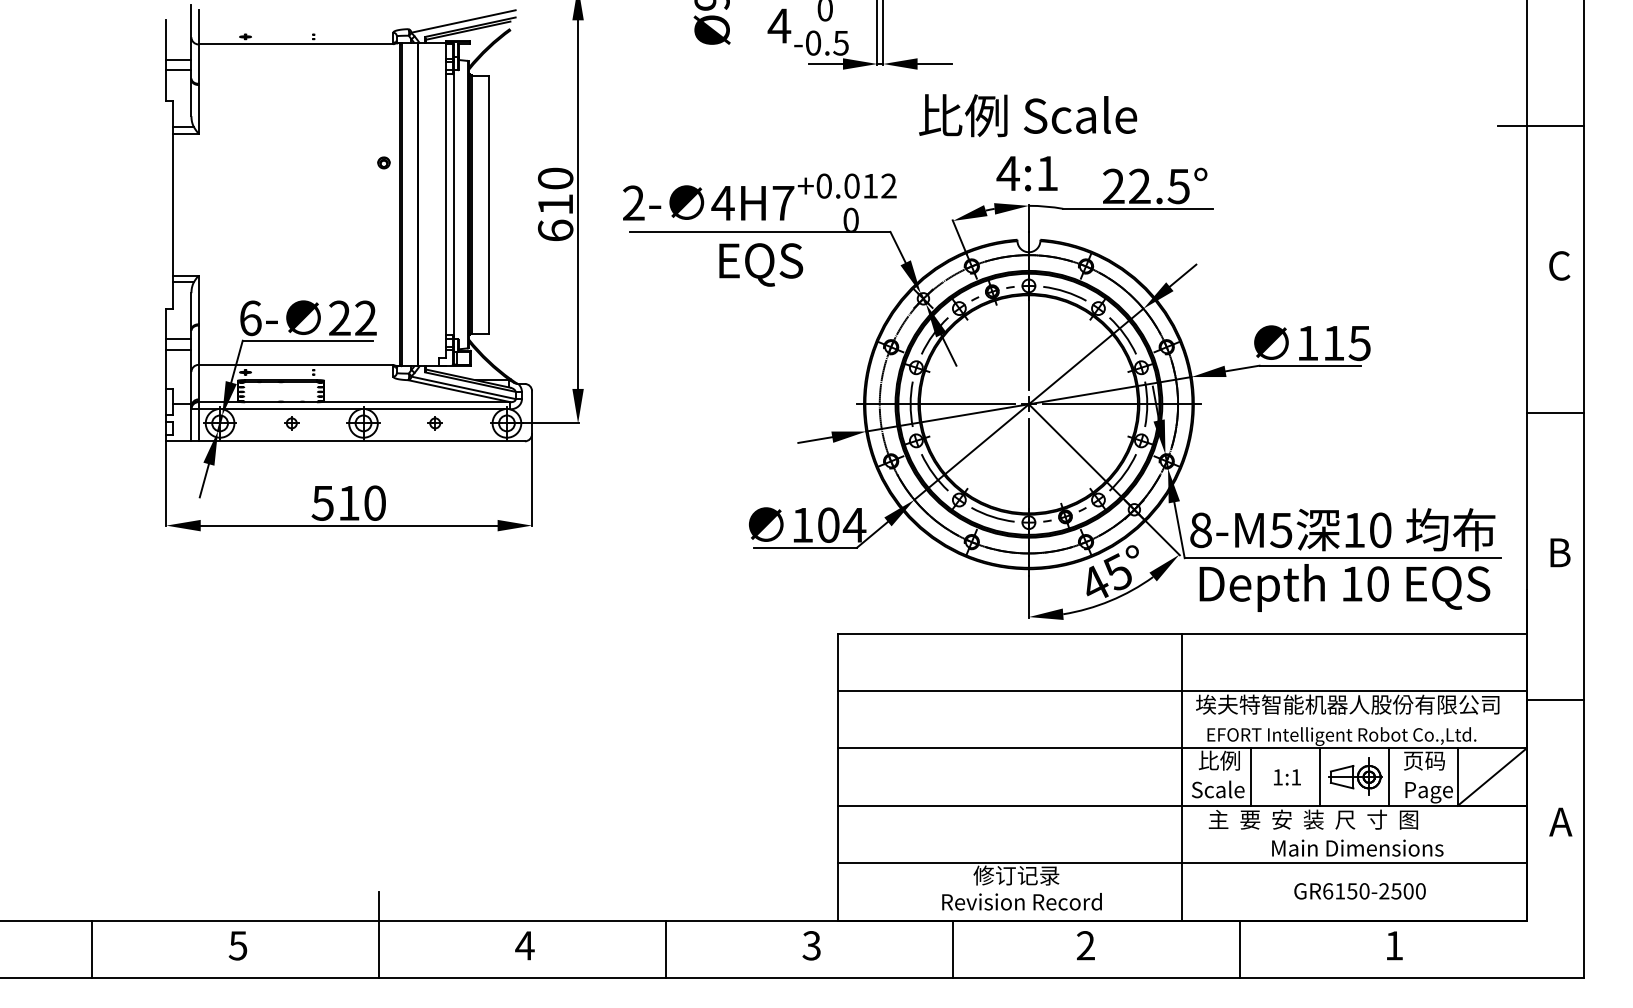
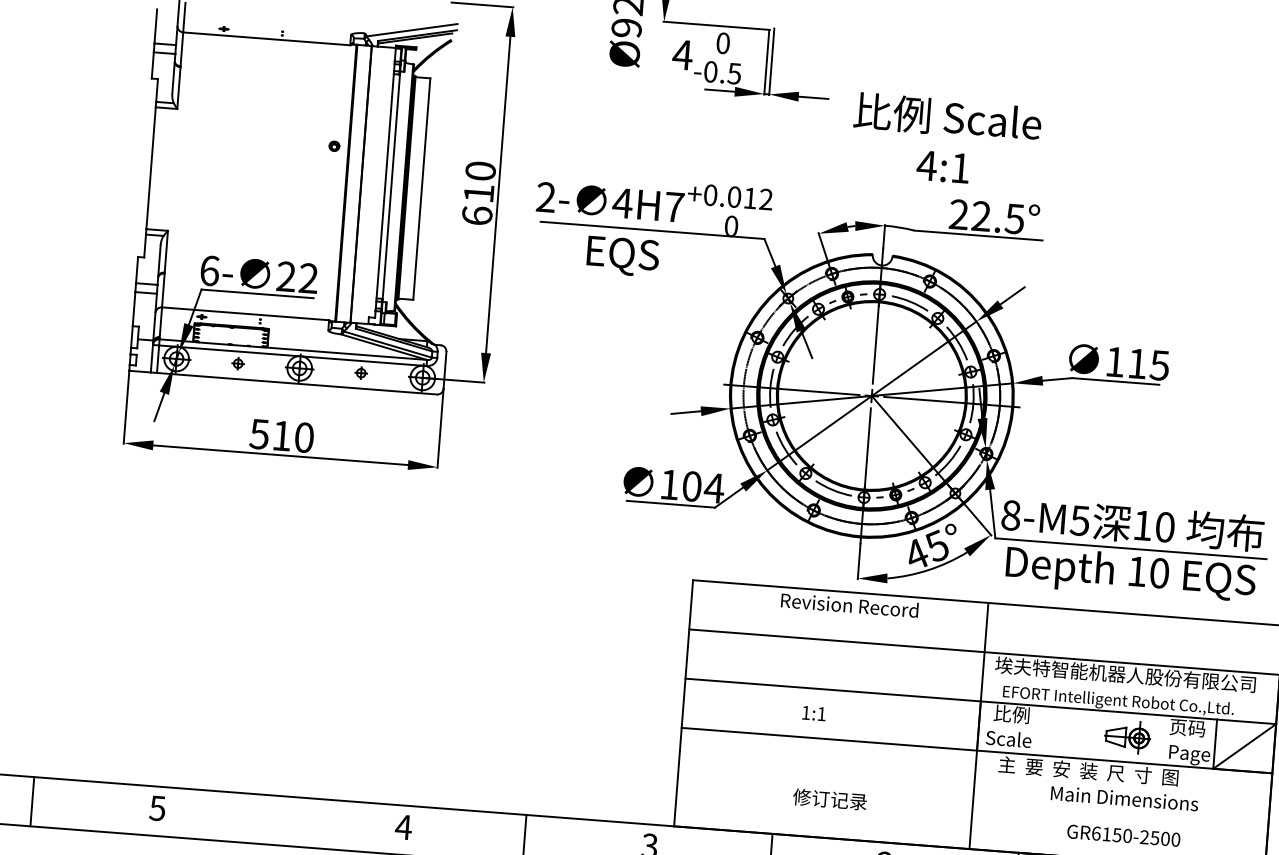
text: (1028, 142) -> (946, 140), moved
text: (761, 264) -> (623, 256), moved
line: (1251, 776) -> (1038, 730), removed
line: (1320, 776) -> (1097, 734), removed
line: (1388, 776) -> (1155, 739), removed
text: (1287, 777) -> (814, 713), moved
line: (1182, 863) -> (973, 800), removed
text: (1021, 901) -> (849, 605), moved
line: (379, 934) -> (279, 808), removed

